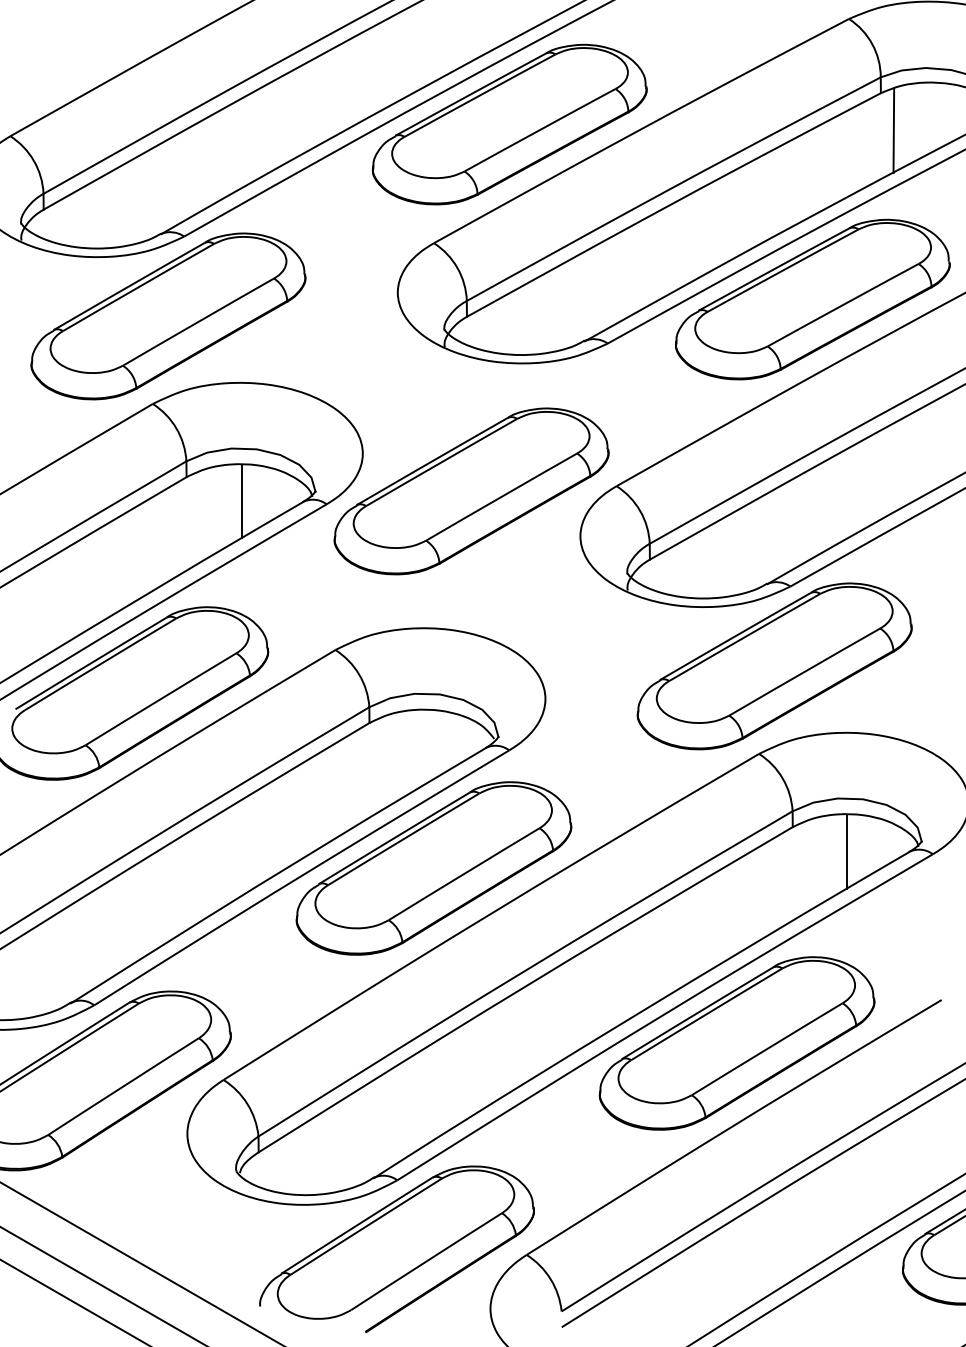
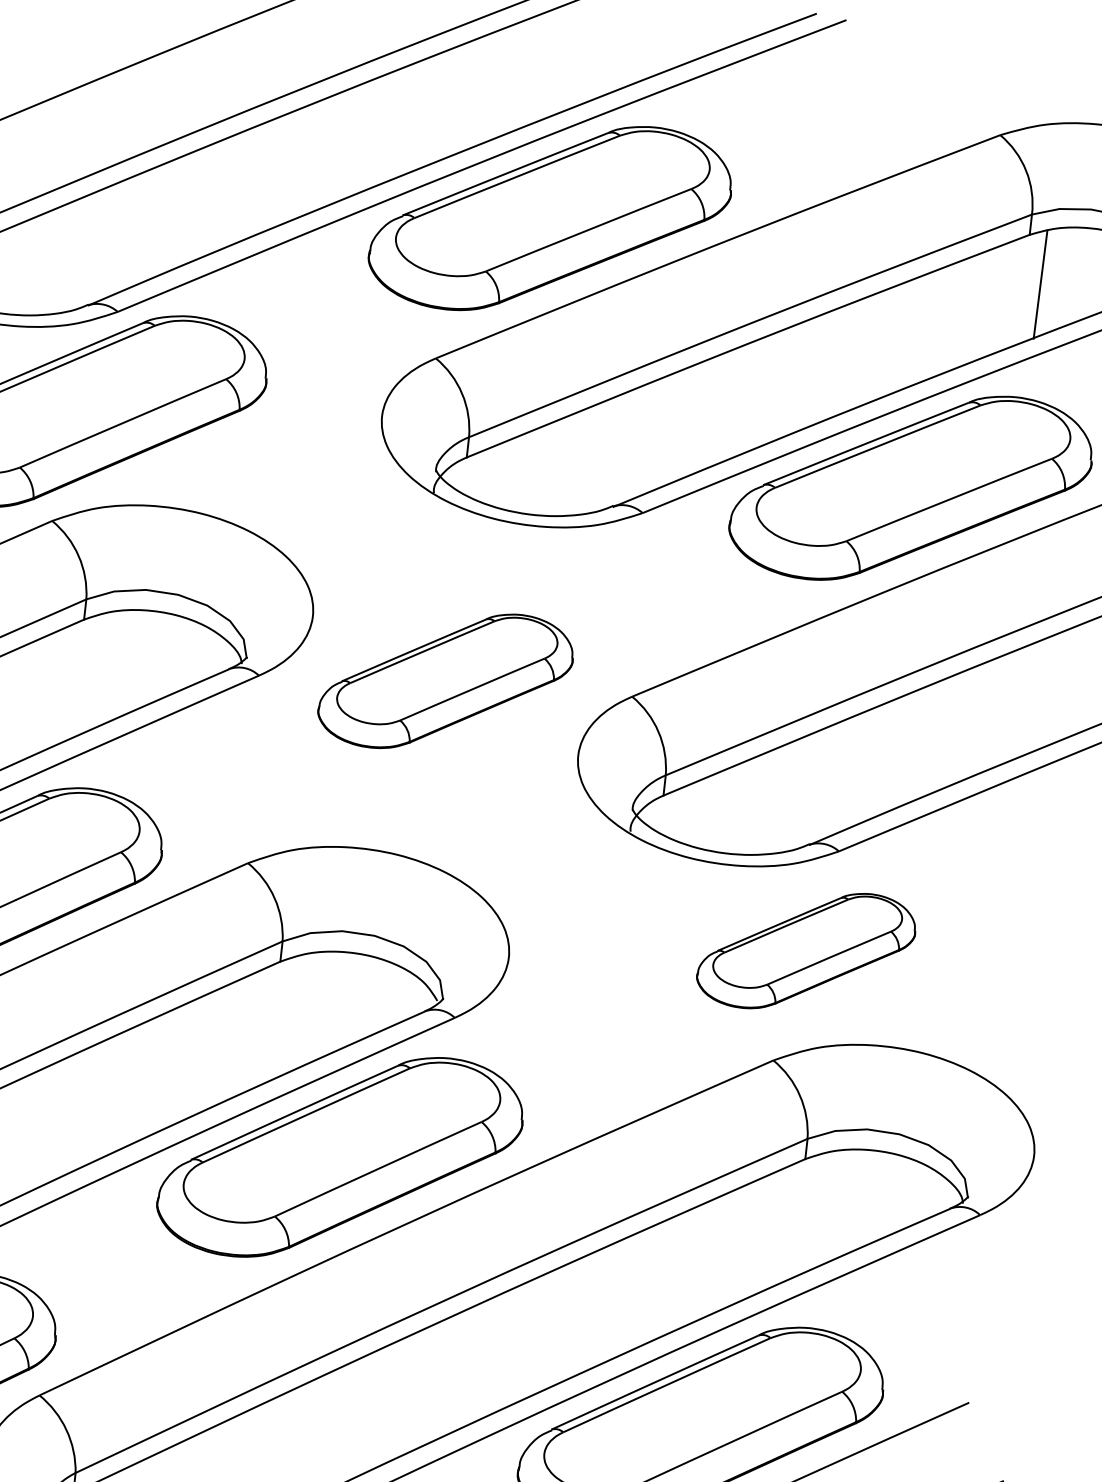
part: (471, 491) -> (445, 681), size x0.7
line: (241, 501) -> (150, 659), removed
part: (774, 666) -> (806, 951), size x0.6
line: (847, 851) -> (871, 1198), removed

